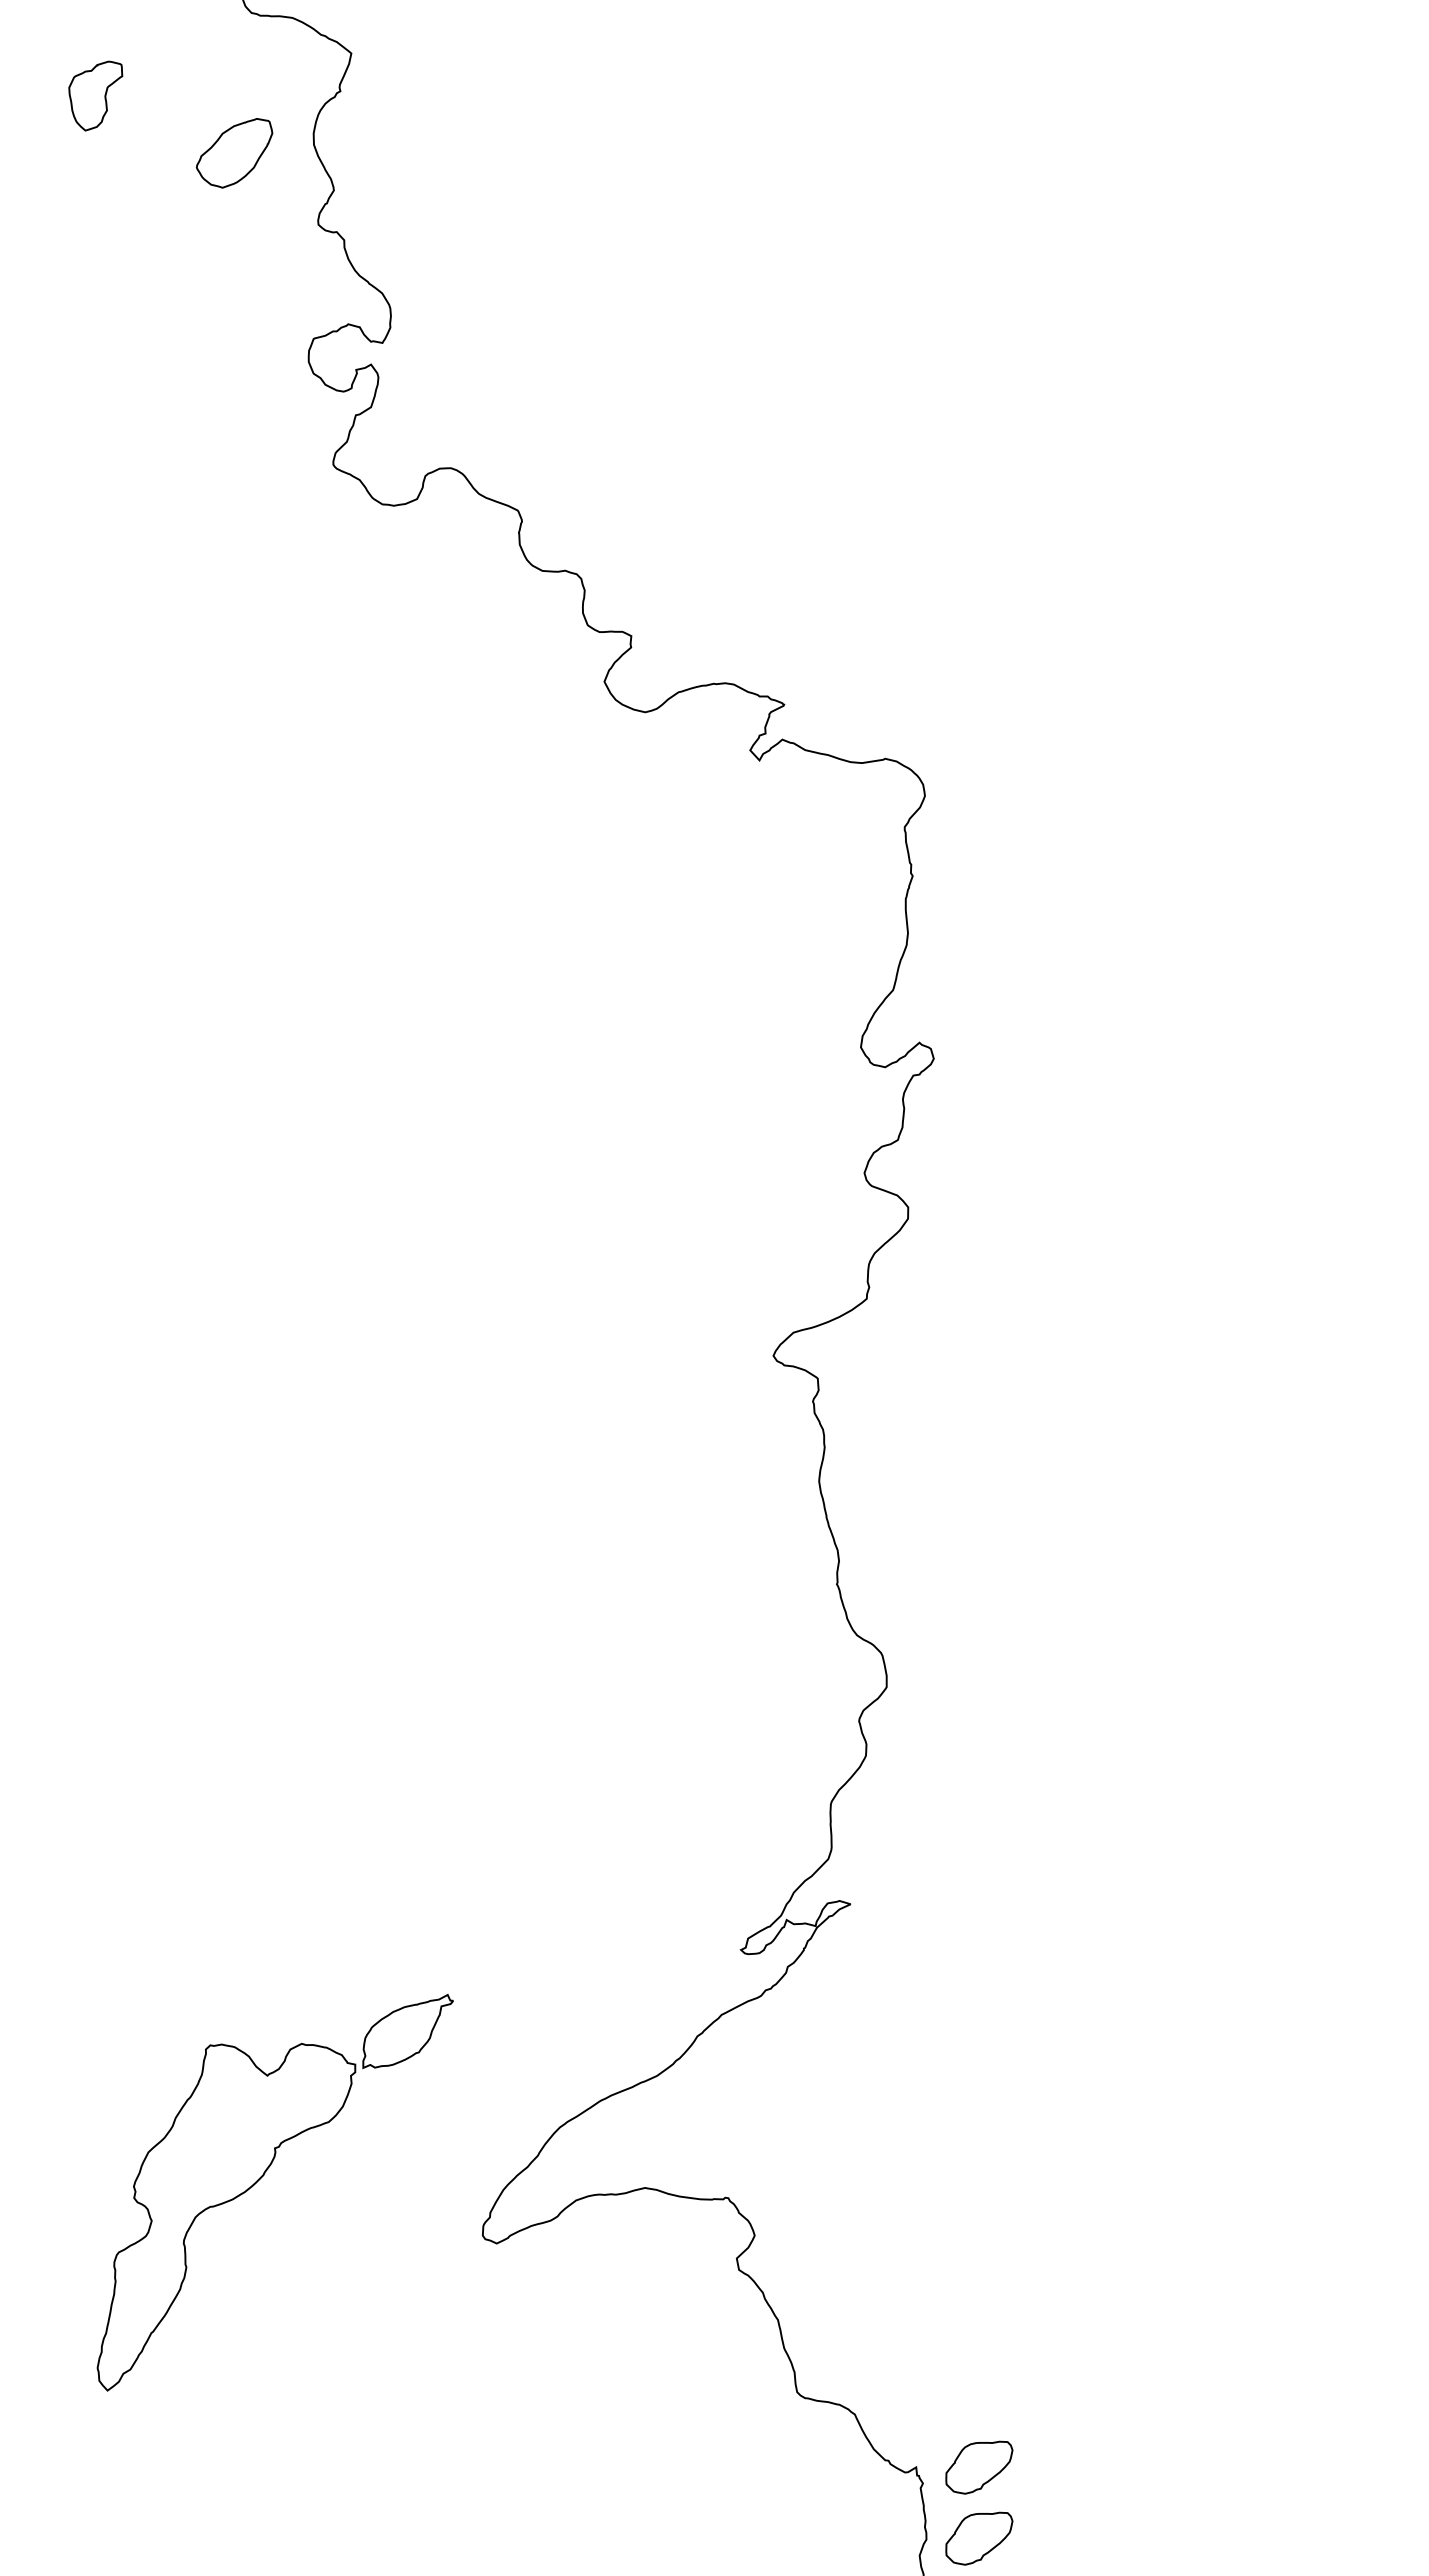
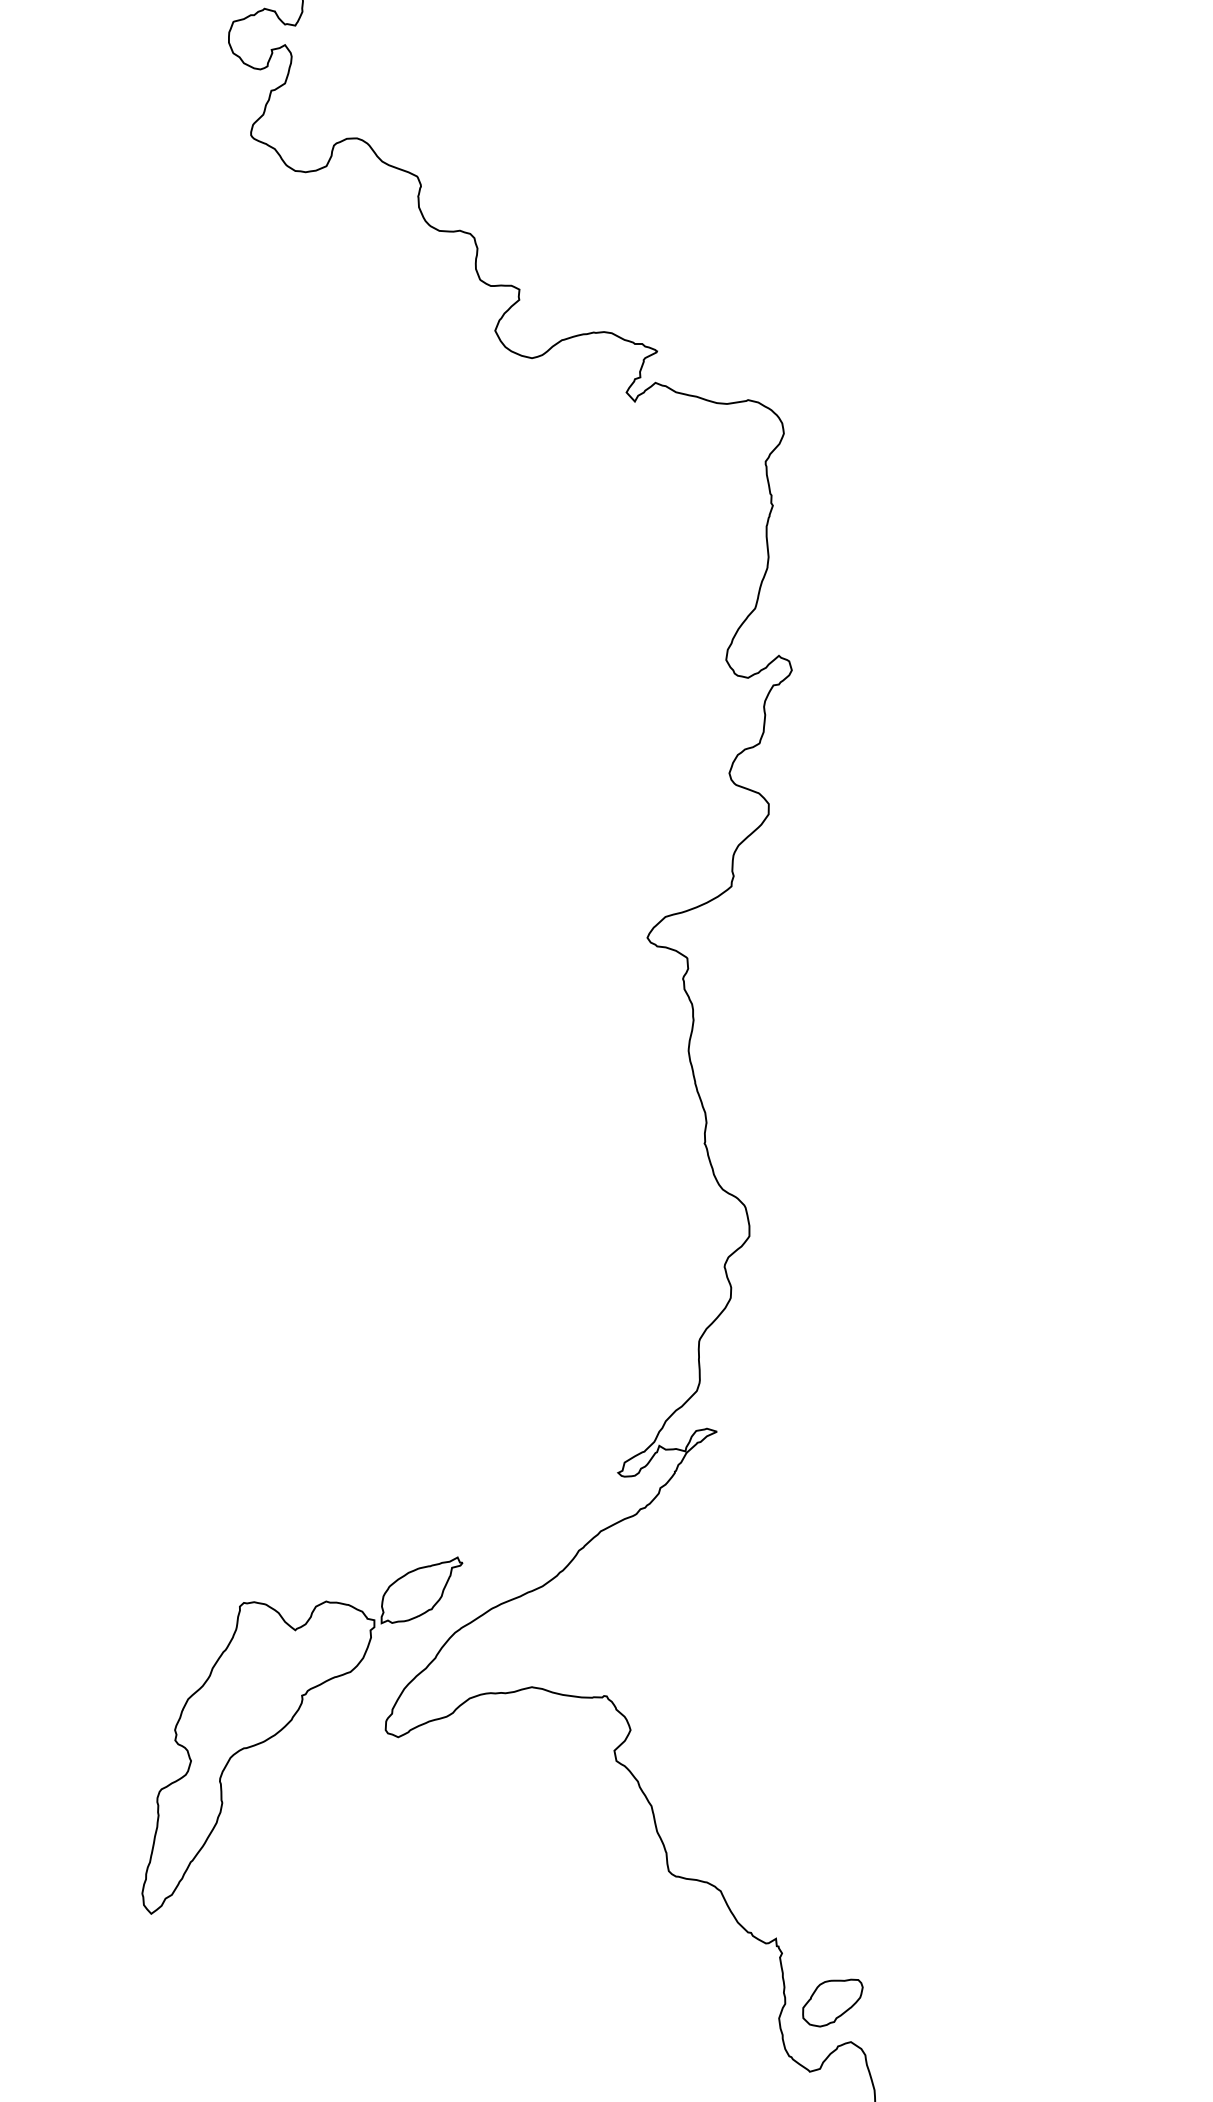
part: (261, 2178) -> (289, 1722), moved
part: (979, 2467) -> (833, 1938), removed

